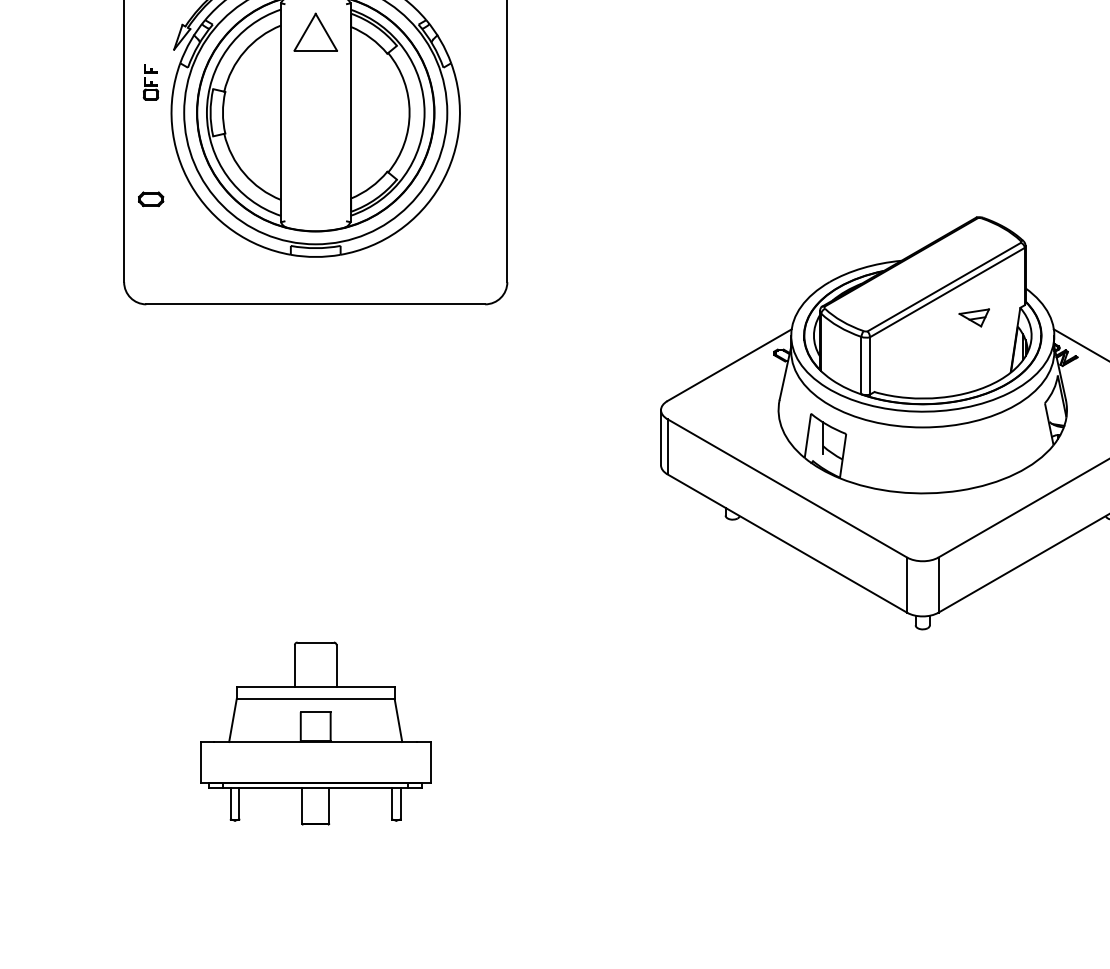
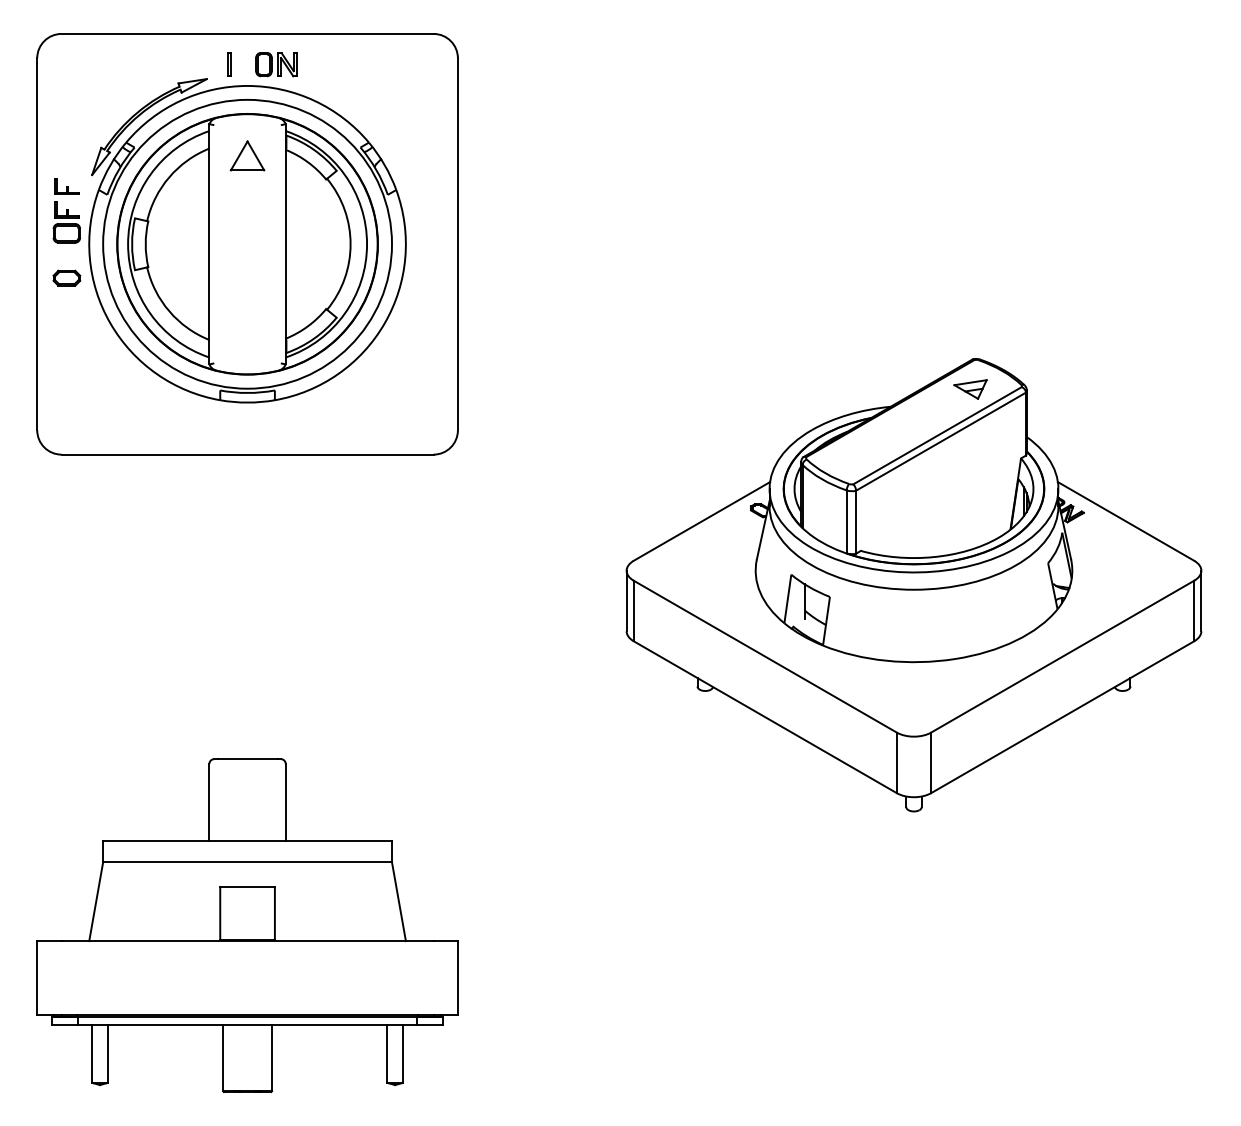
part: (315, 31) -> (247, 155), size x0.71
part: (150, 81) -> (66, 210), size x1.67
part: (150, 198) -> (66, 277), moved
part: (974, 317) -> (970, 389), moved
part: (315, 733) -> (247, 925), size x1.67

